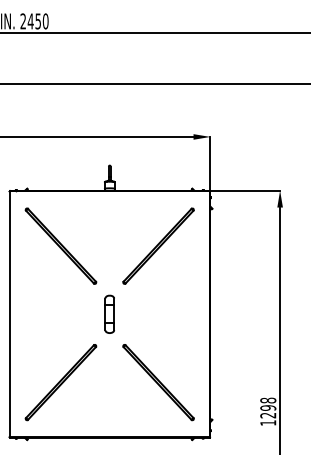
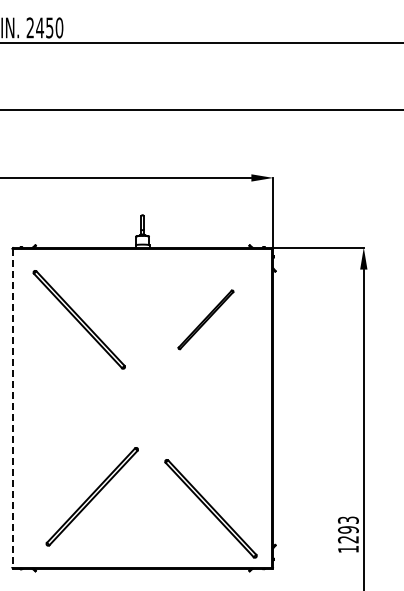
part: (158, 245) -> (205, 319), size x0.6
line: (10, 314) -> (13, 408), solid -> dashed
part: (109, 314) -> (142, 408), removed
part: (60, 382) -> (91, 496), moved
part: (158, 382) -> (210, 508), moved
text: (268, 400) -> (348, 519), 1298 -> 1293

